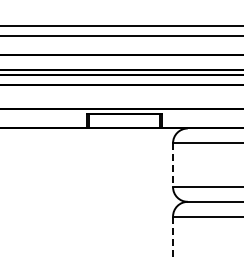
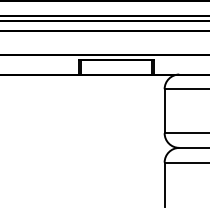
line: (173, 165) -> (165, 111), dashed -> solid
line: (173, 239) -> (165, 185), dashed -> solid

